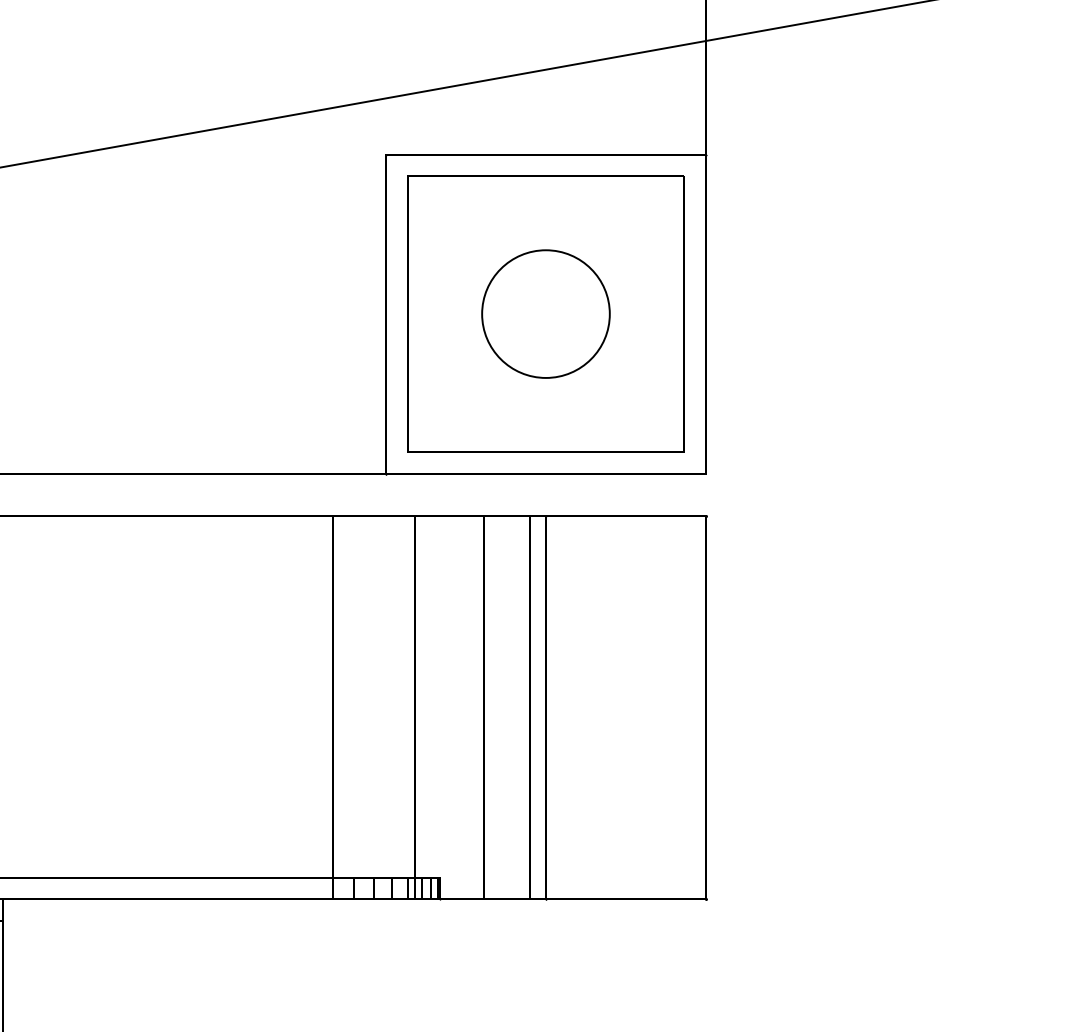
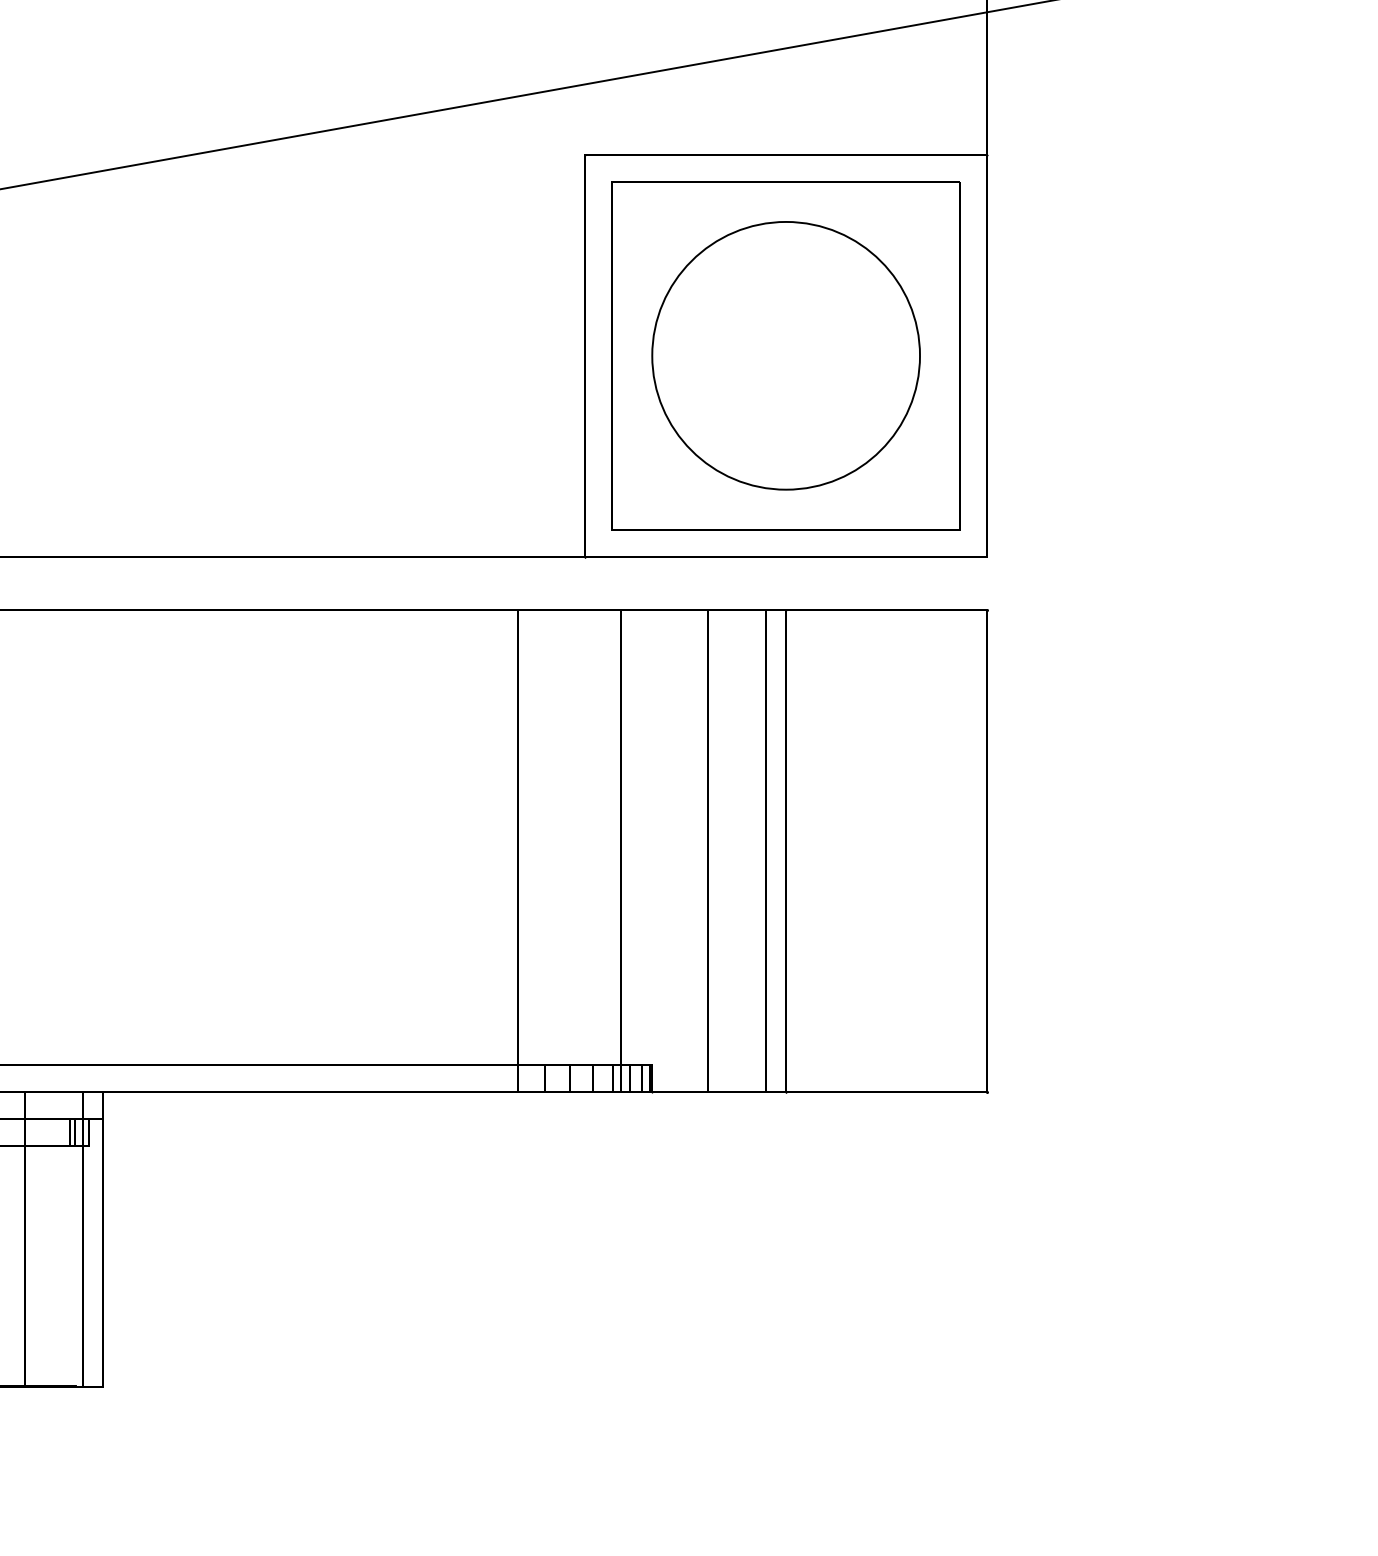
circle: (546, 313) -> (786, 355), size x1.67

